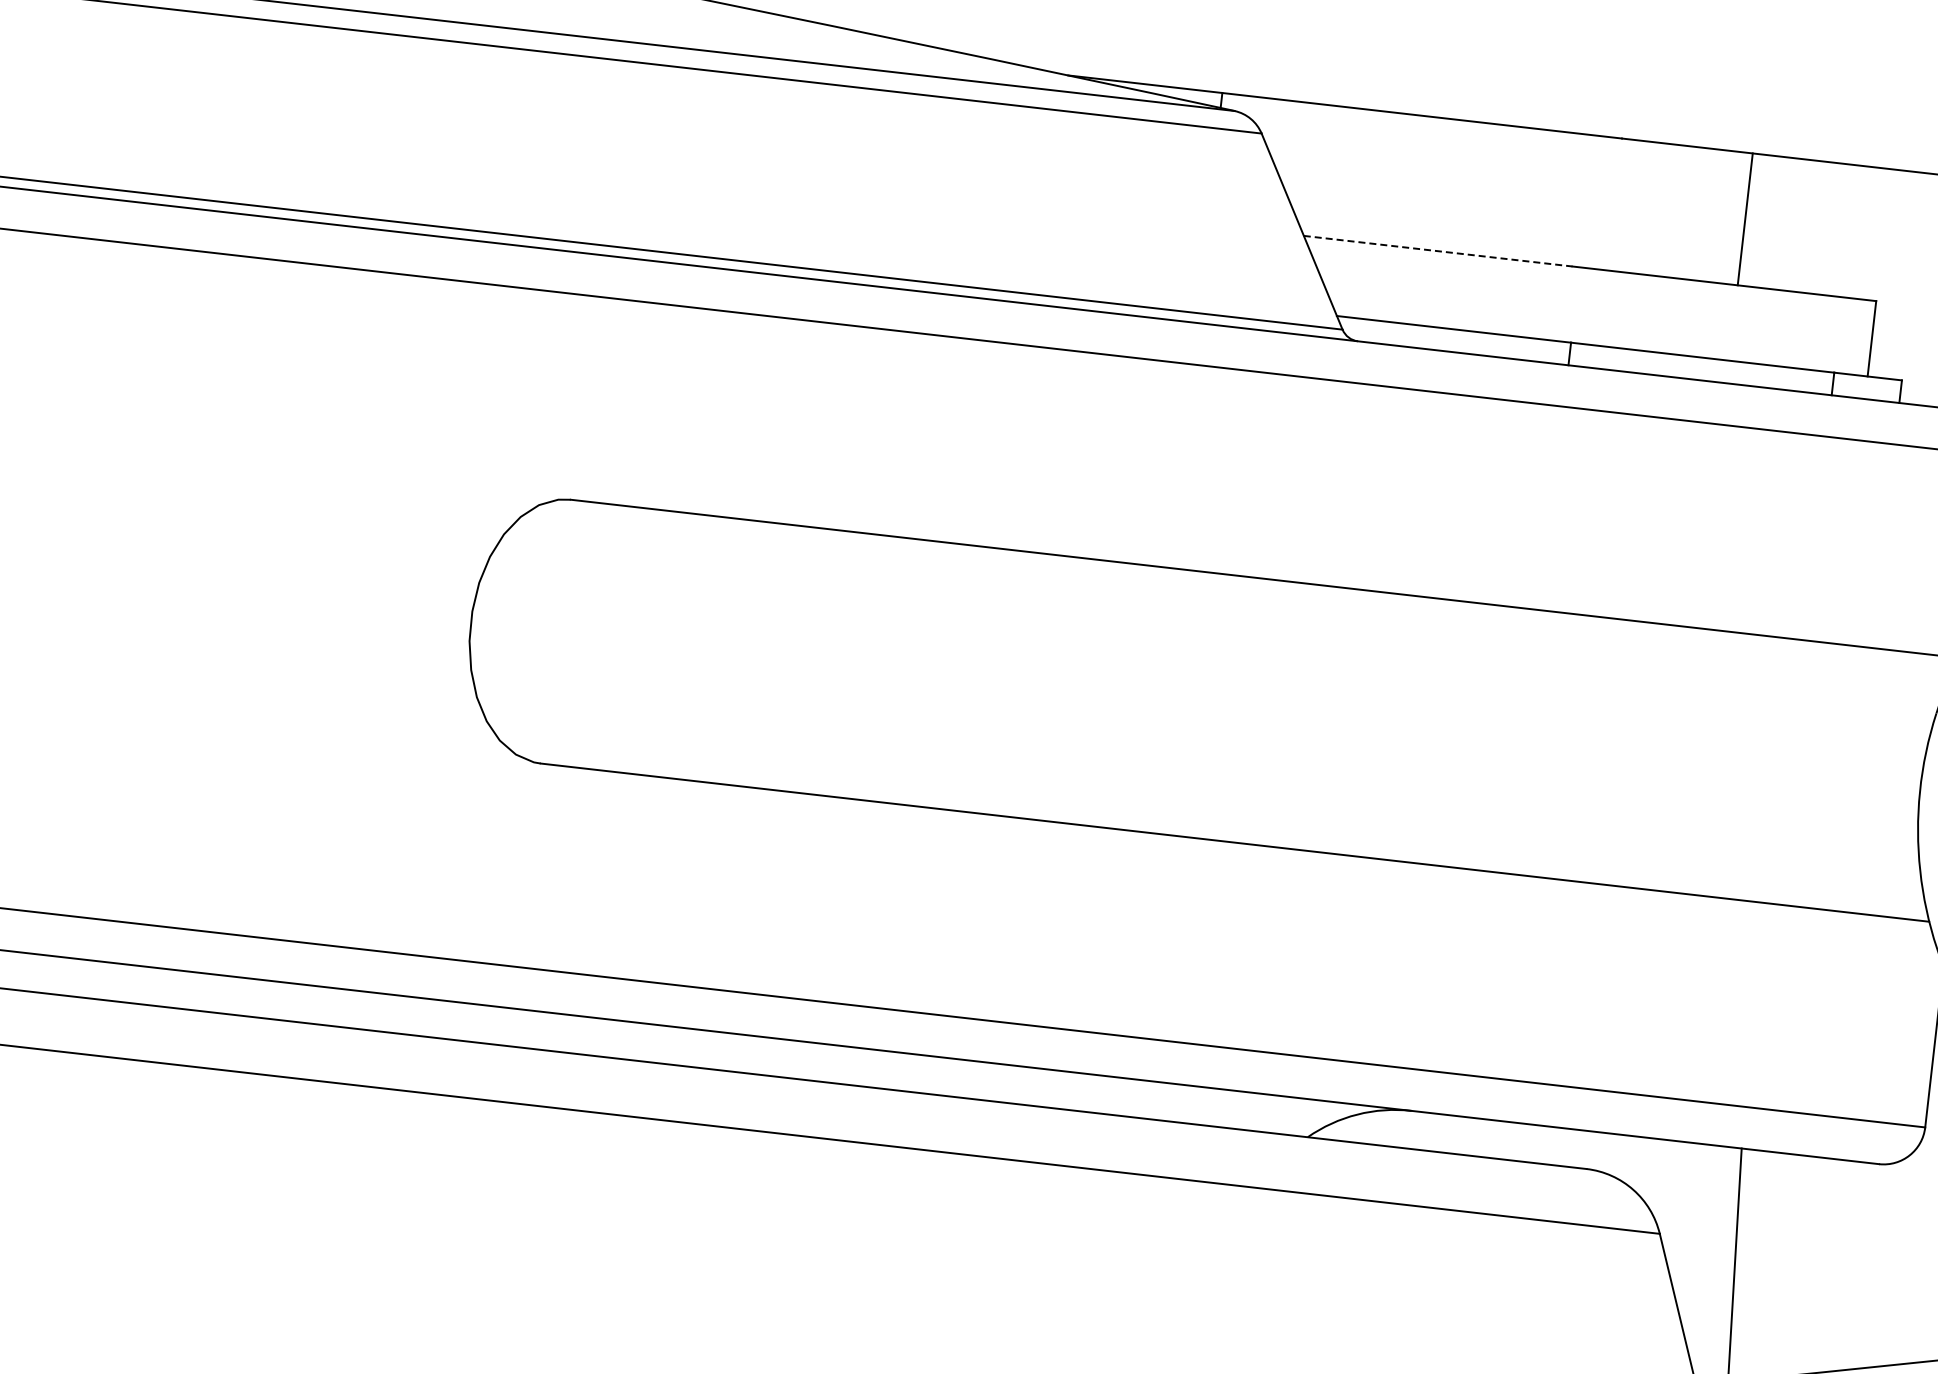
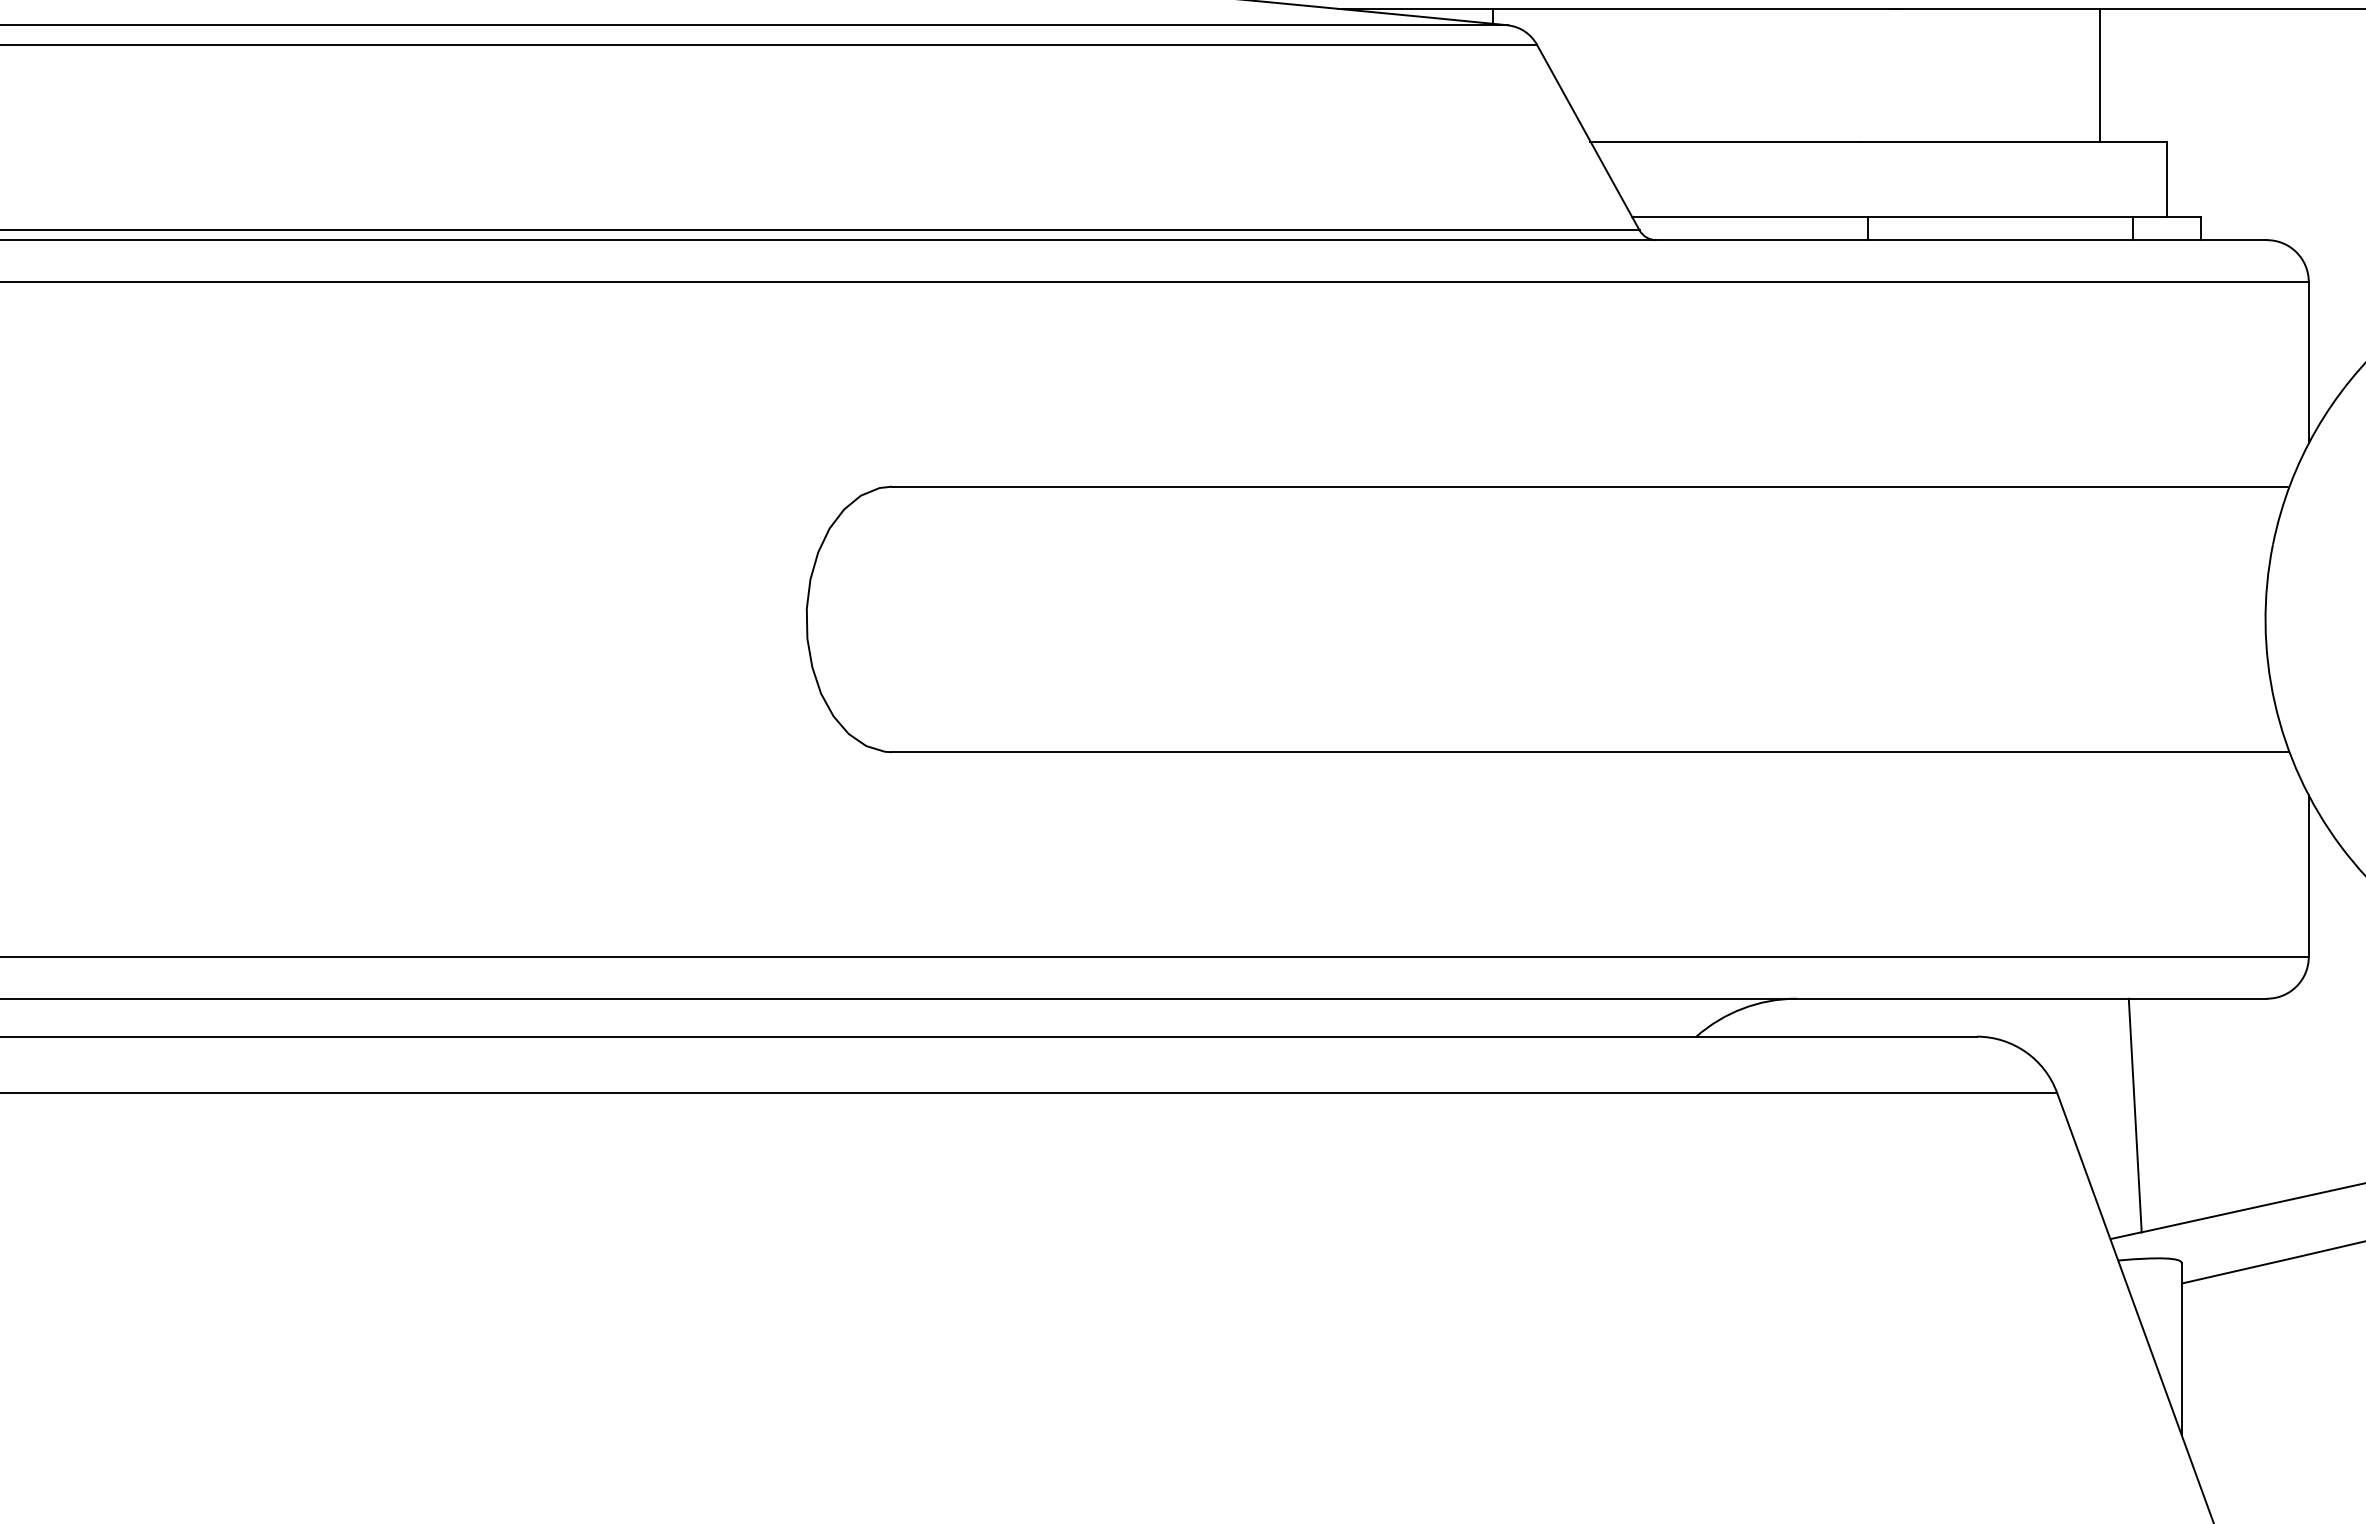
line: (1745, 218) -> (2100, 74), moved
line: (1439, 251) -> (1726, 141), dashed -> solid

